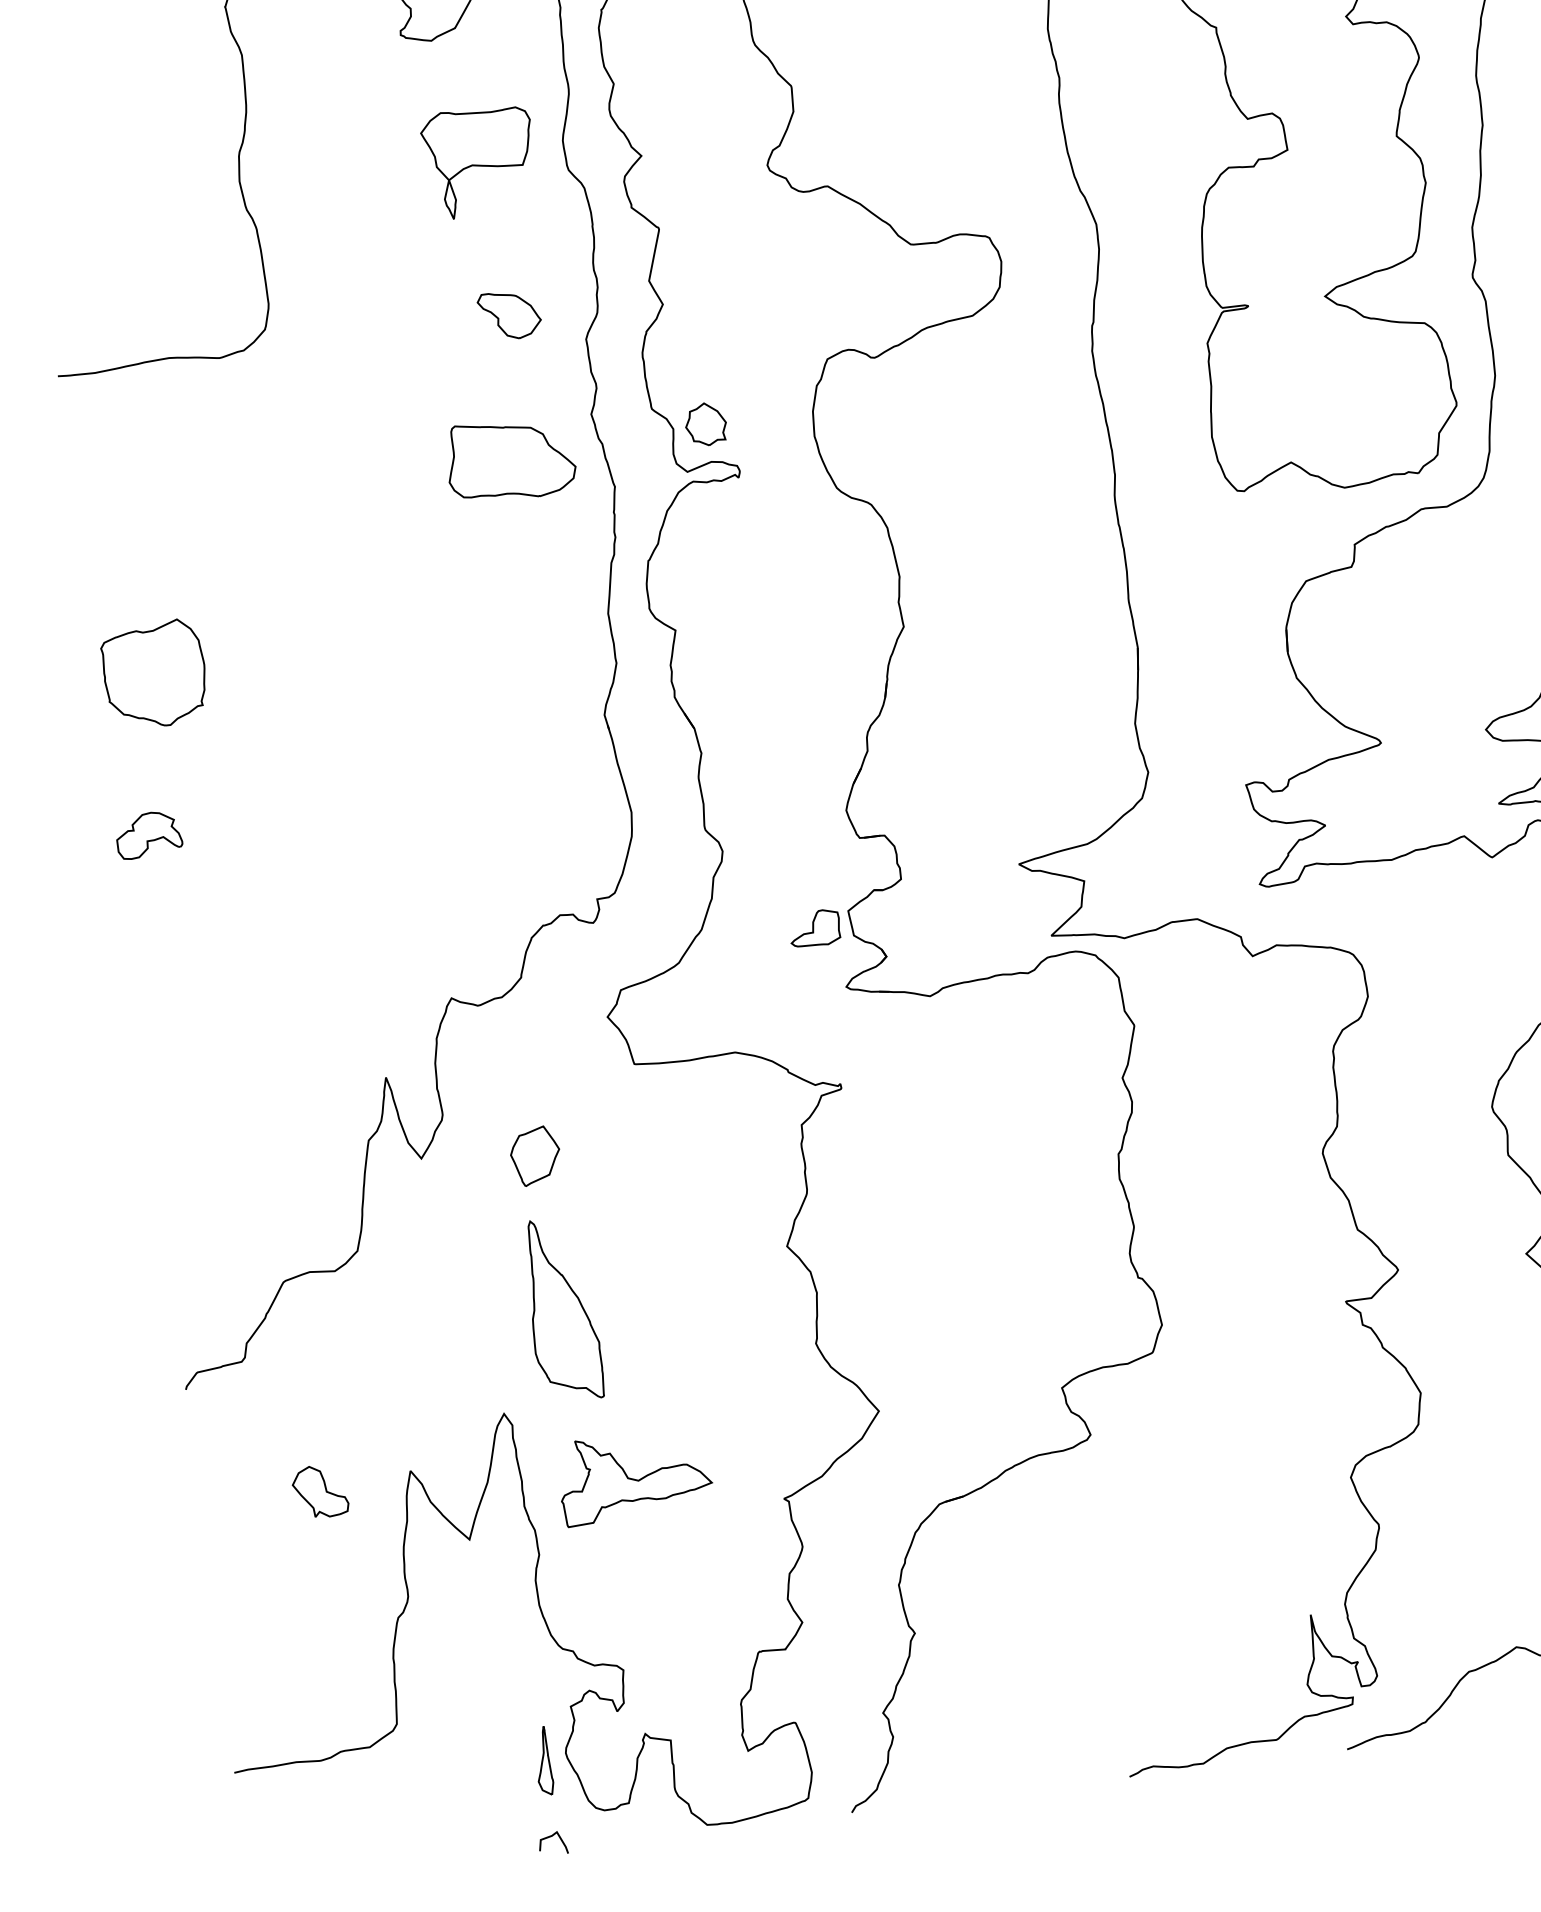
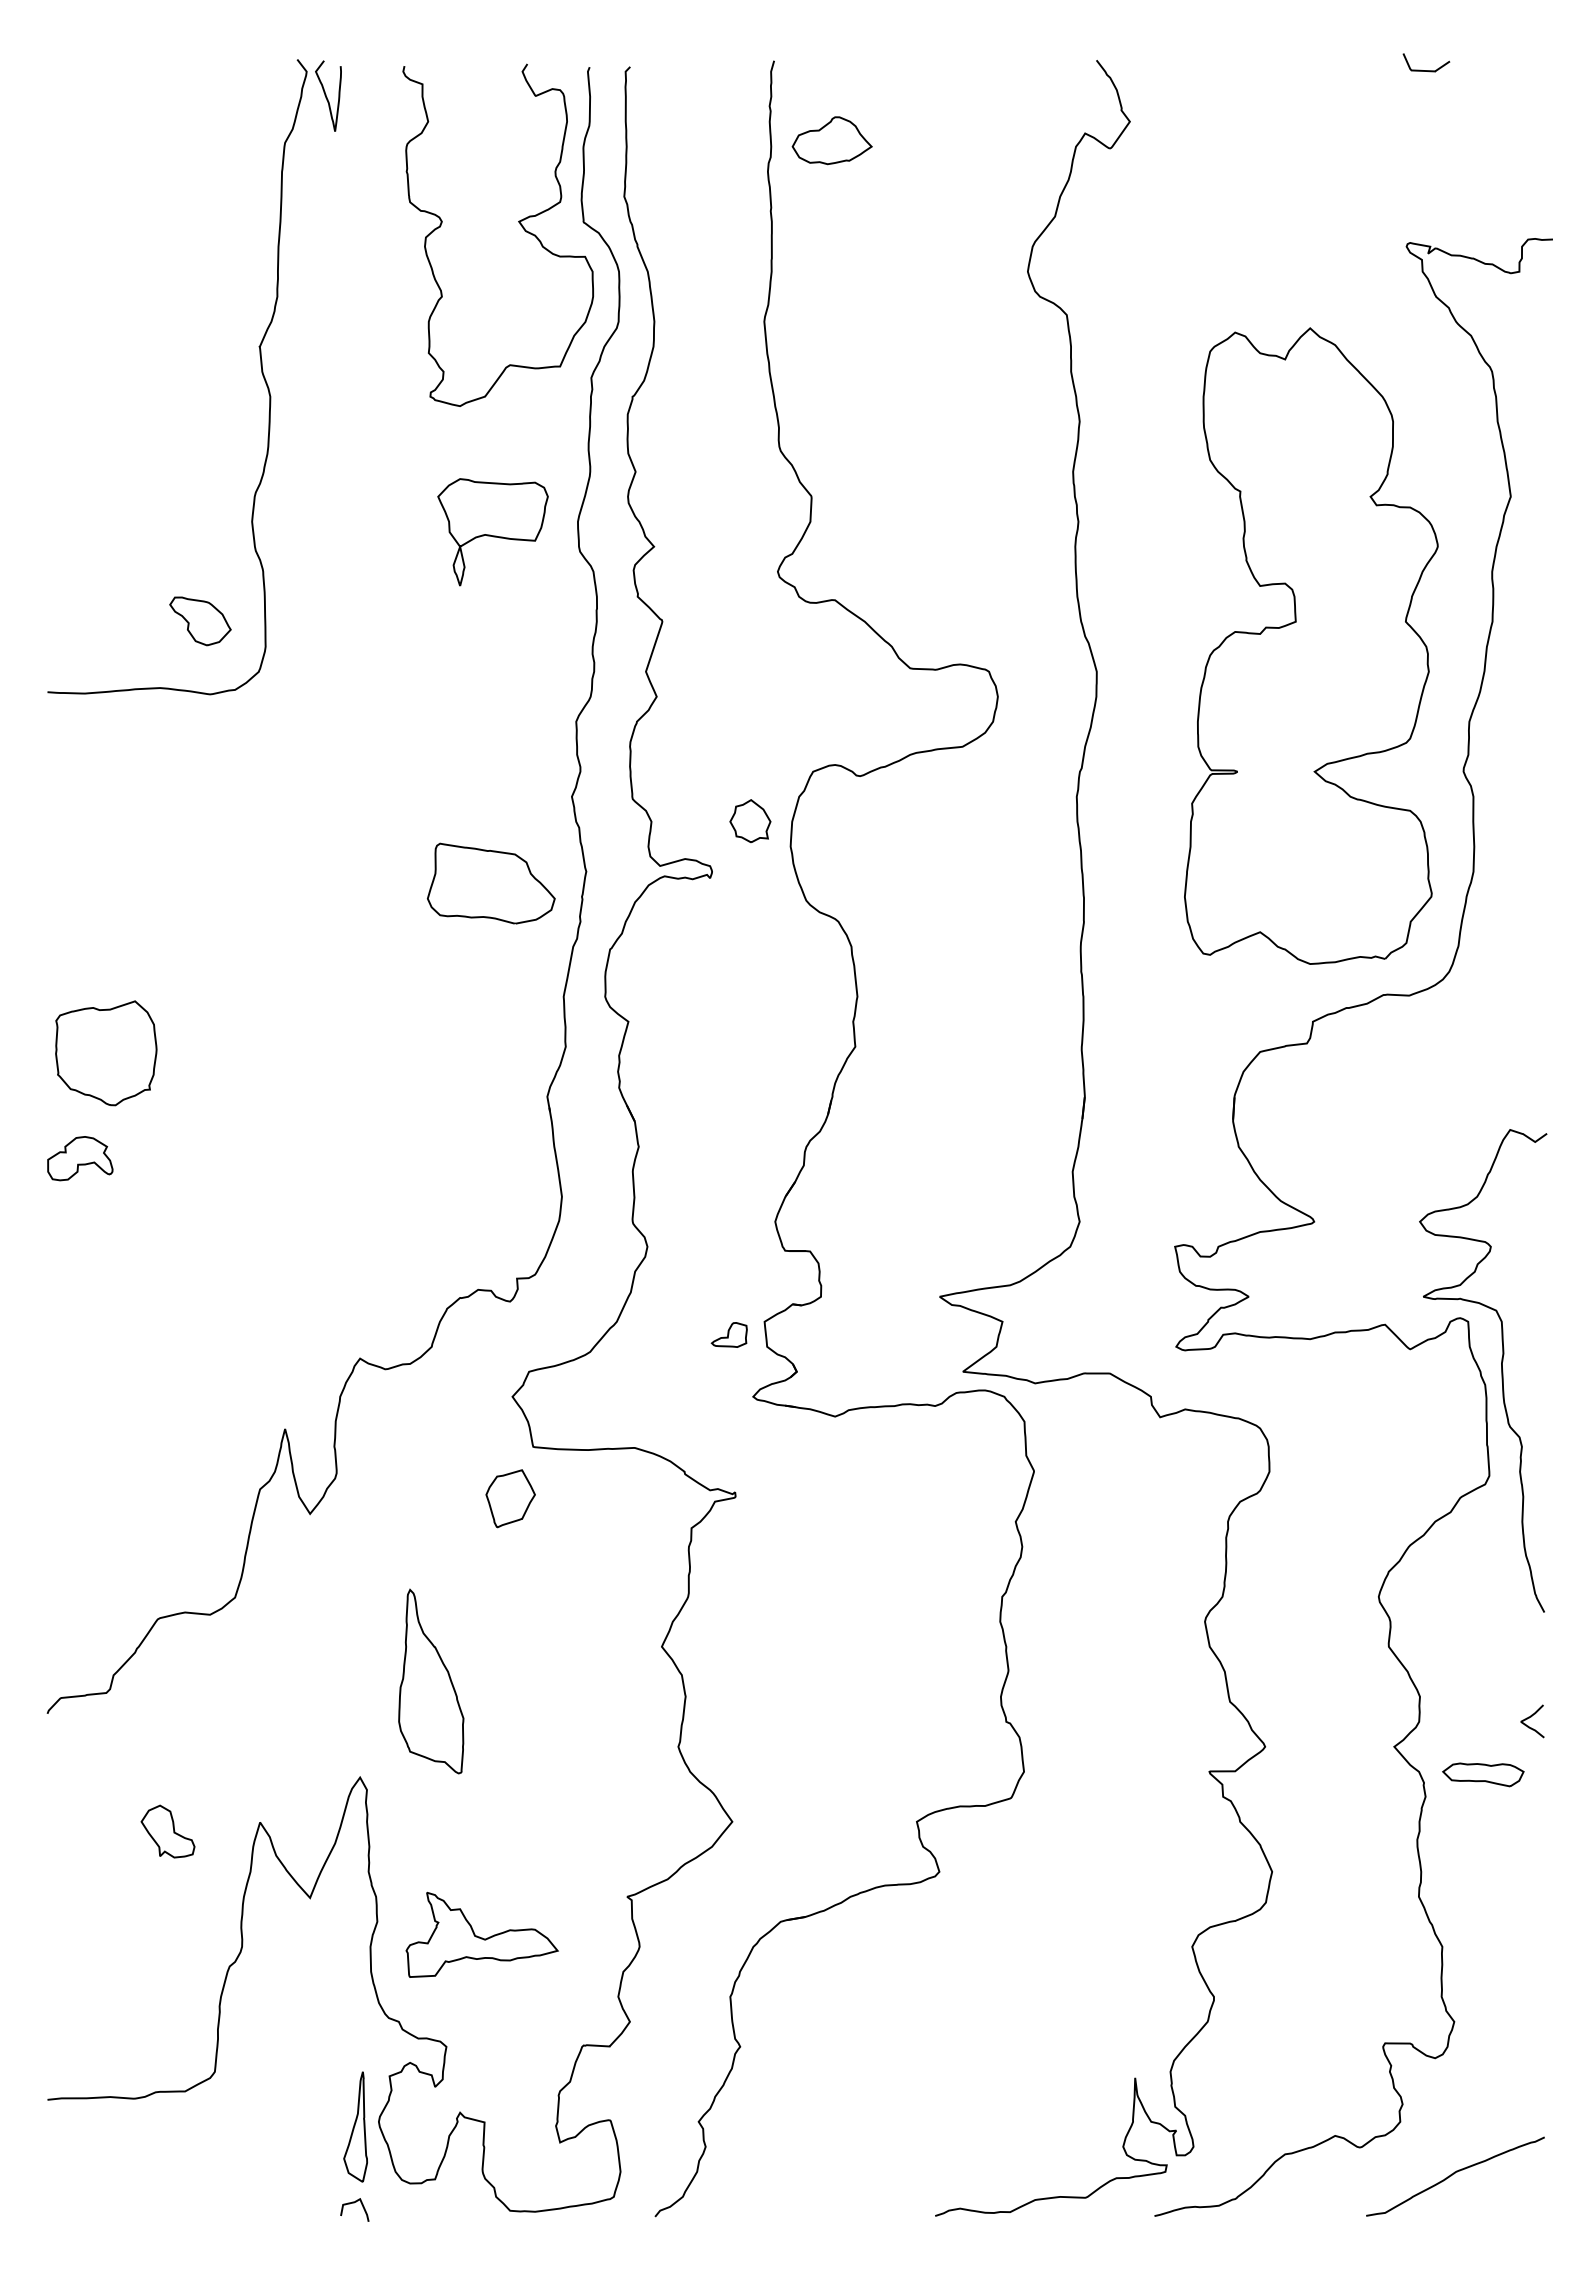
part: (509, 315) -> (200, 621), moved
part: (705, 423) -> (750, 820), moved
part: (509, 459) -> (490, 883), moved
part: (155, 674) -> (106, 1053), moved
part: (815, 928) -> (729, 1334), size x0.7
part: (535, 1155) -> (510, 1498), moved
part: (634, 1476) -> (481, 1934), moved
part: (543, 1760) -> (355, 2126), size x1.6

